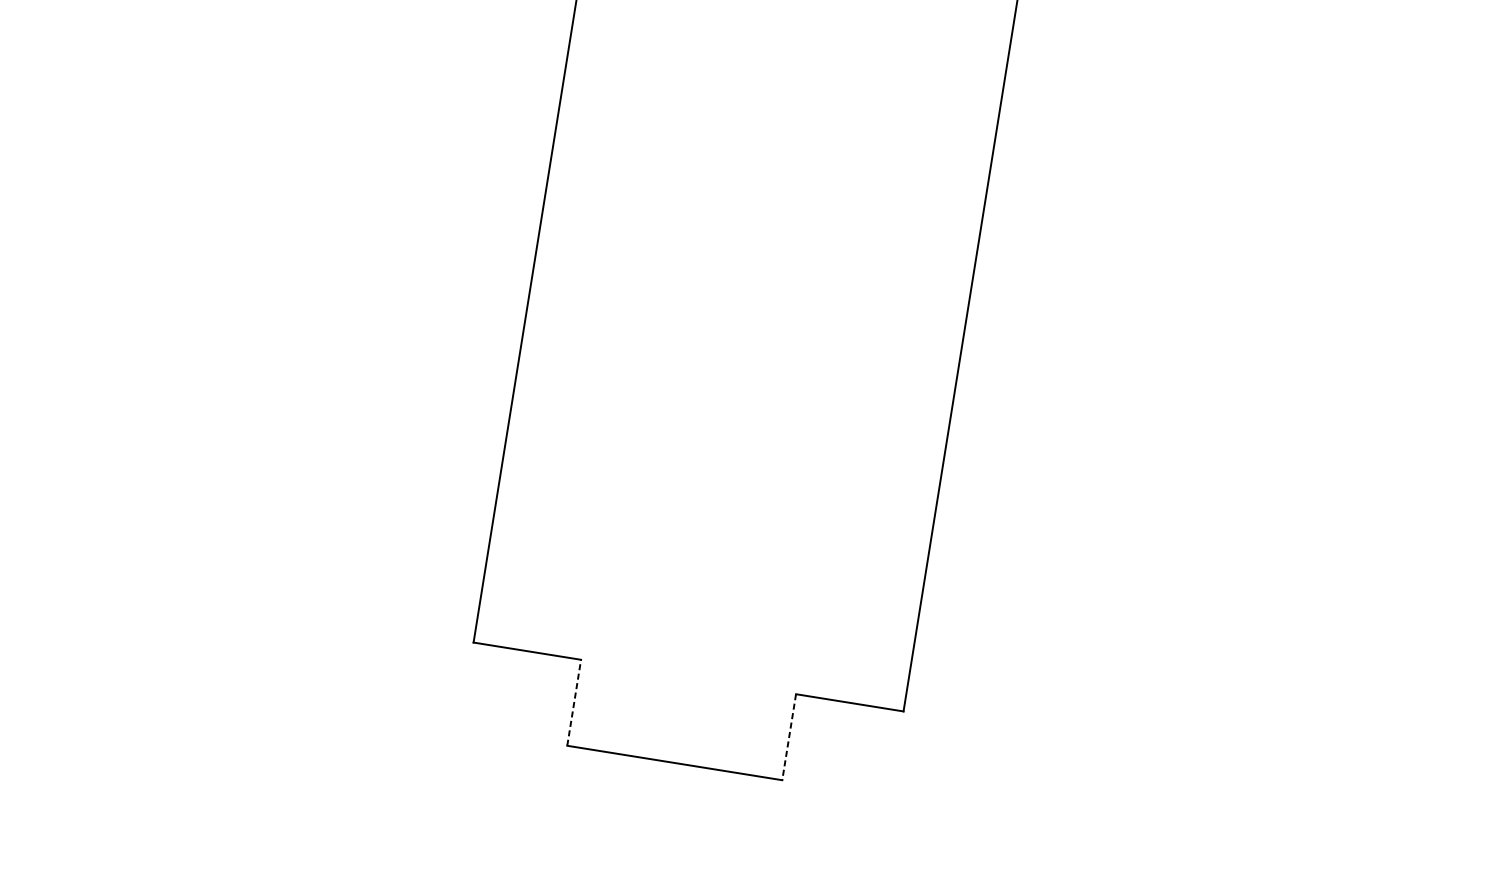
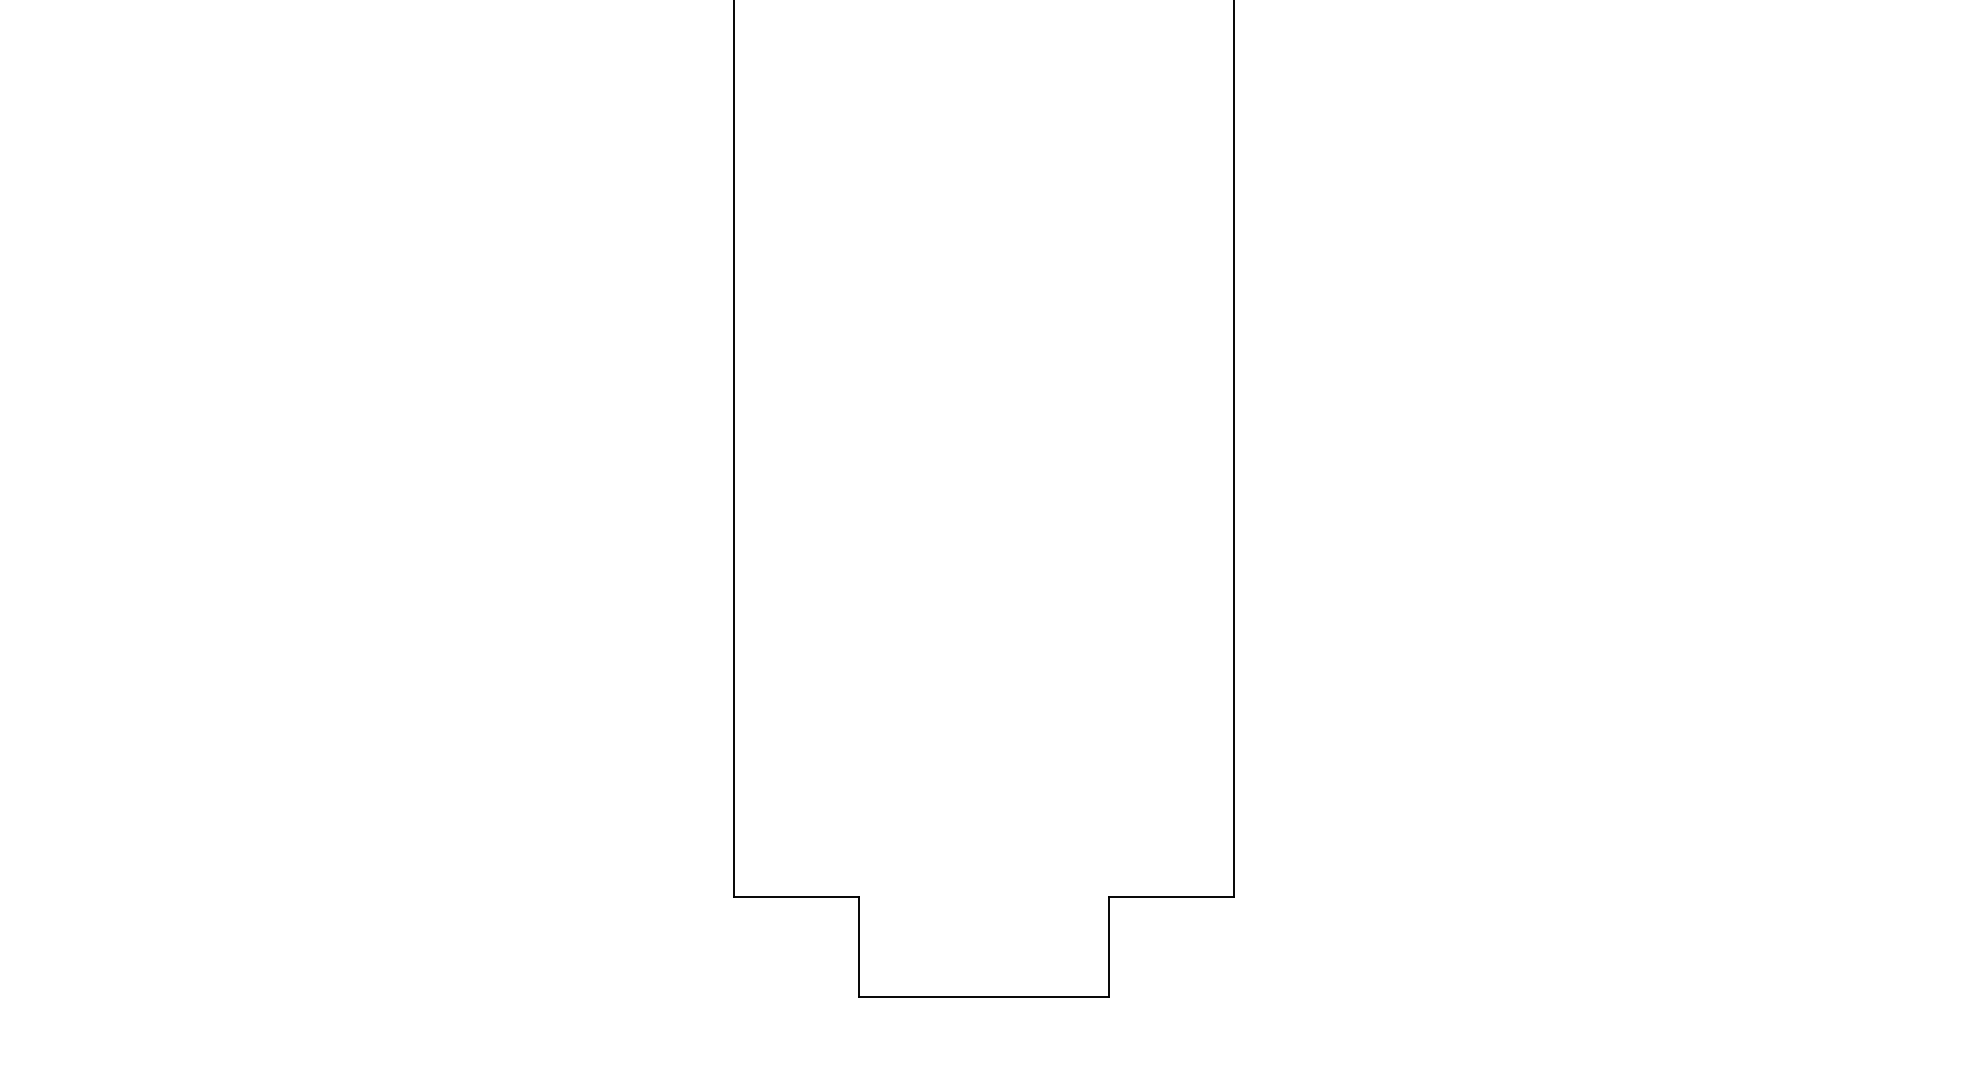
line: (574, 702) -> (858, 946), dashed -> solid
line: (789, 737) -> (1109, 947), dashed -> solid

